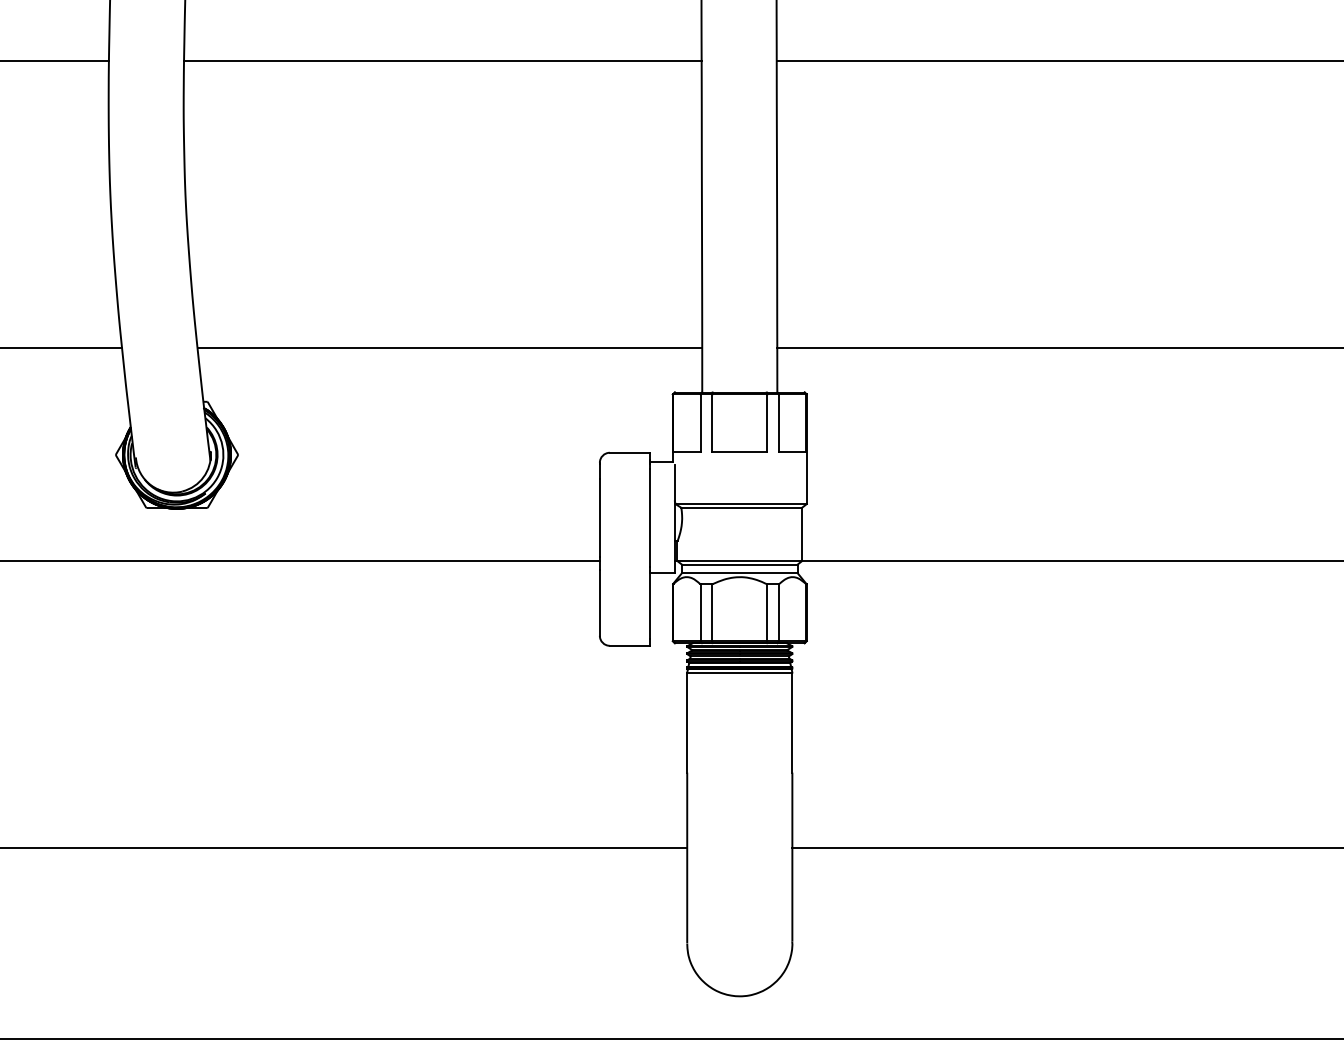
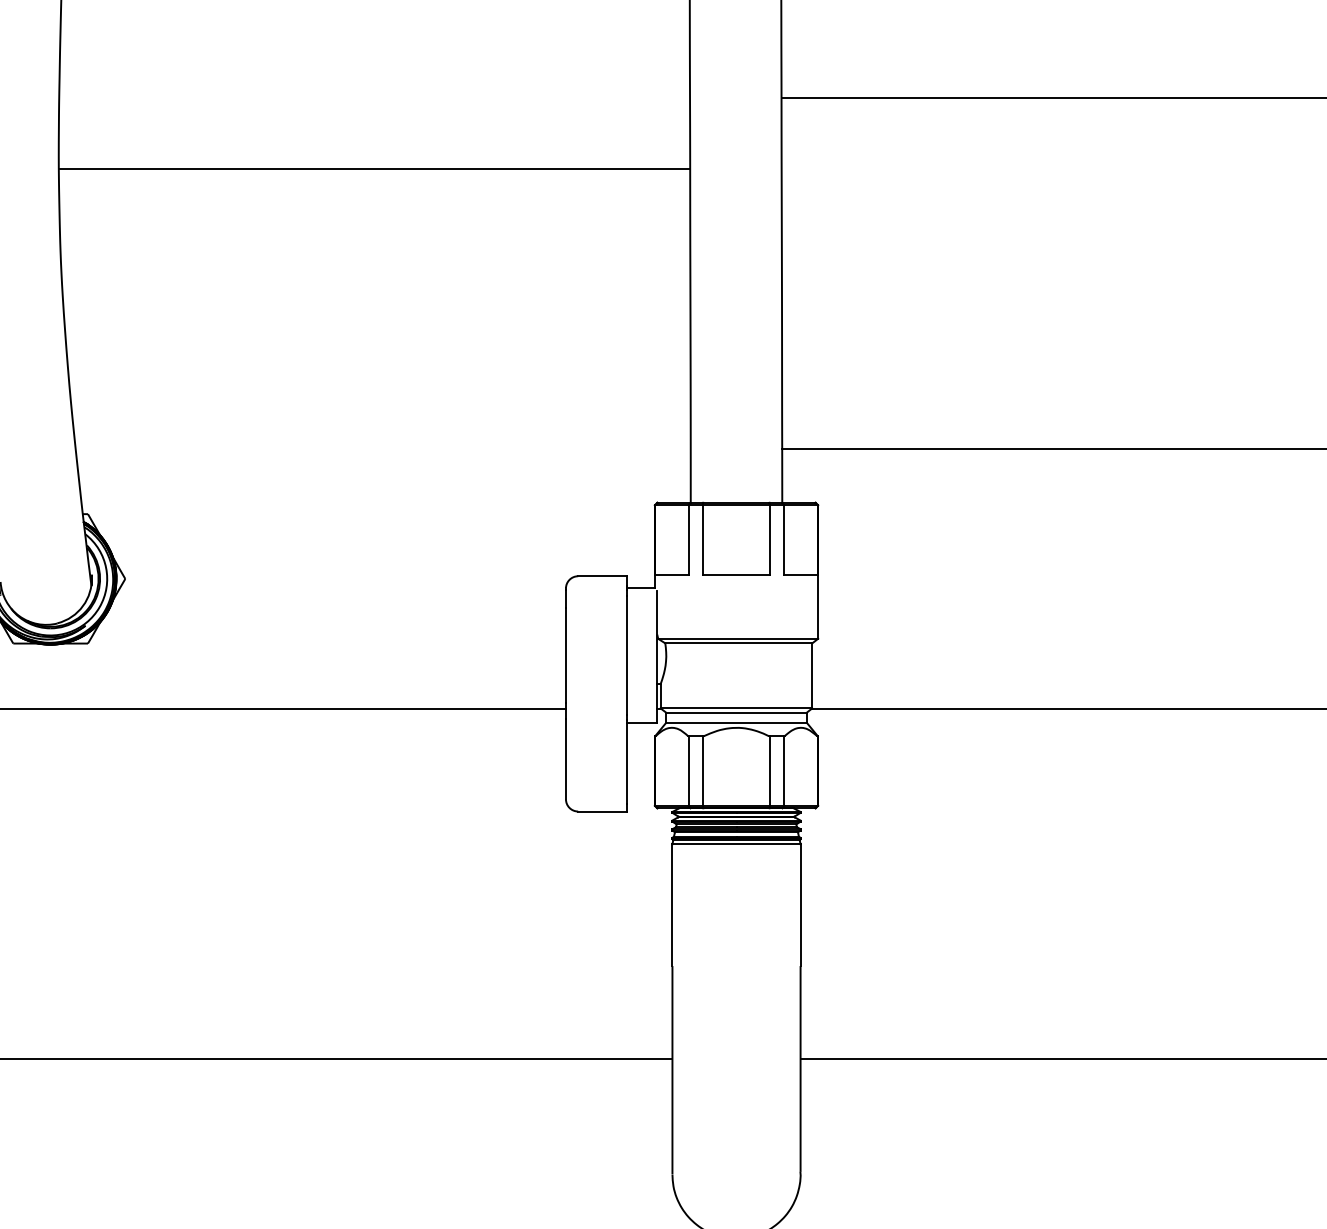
line: (442, 60) -> (374, 168), moved
line: (449, 348) -> (382, 449), removed

